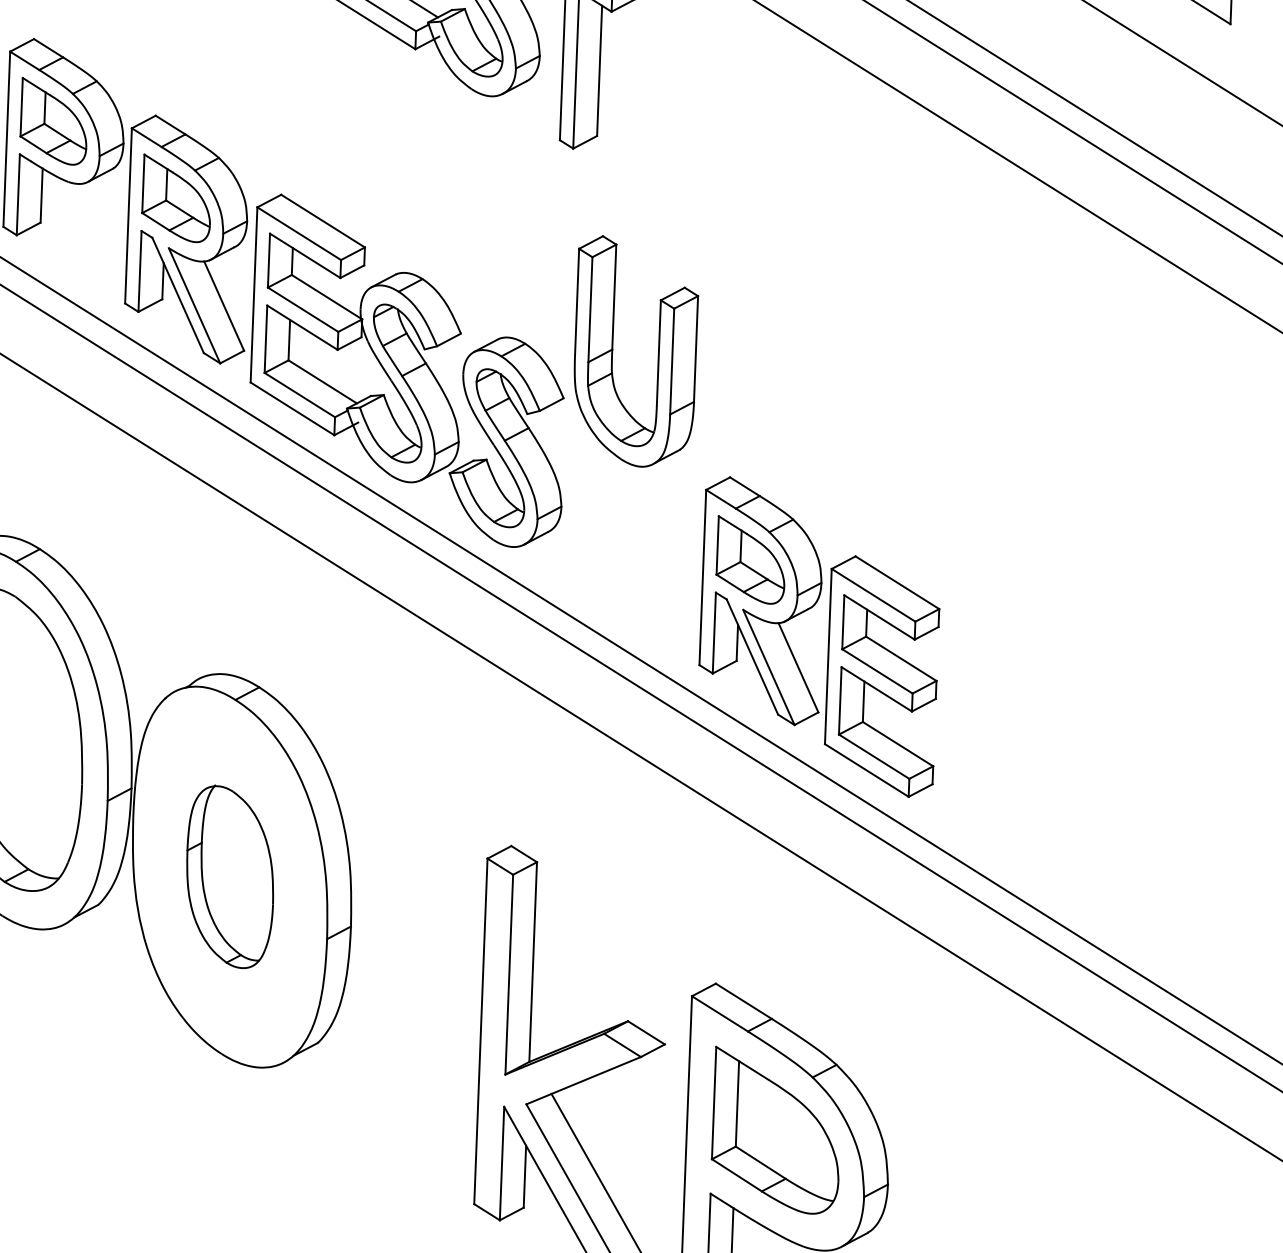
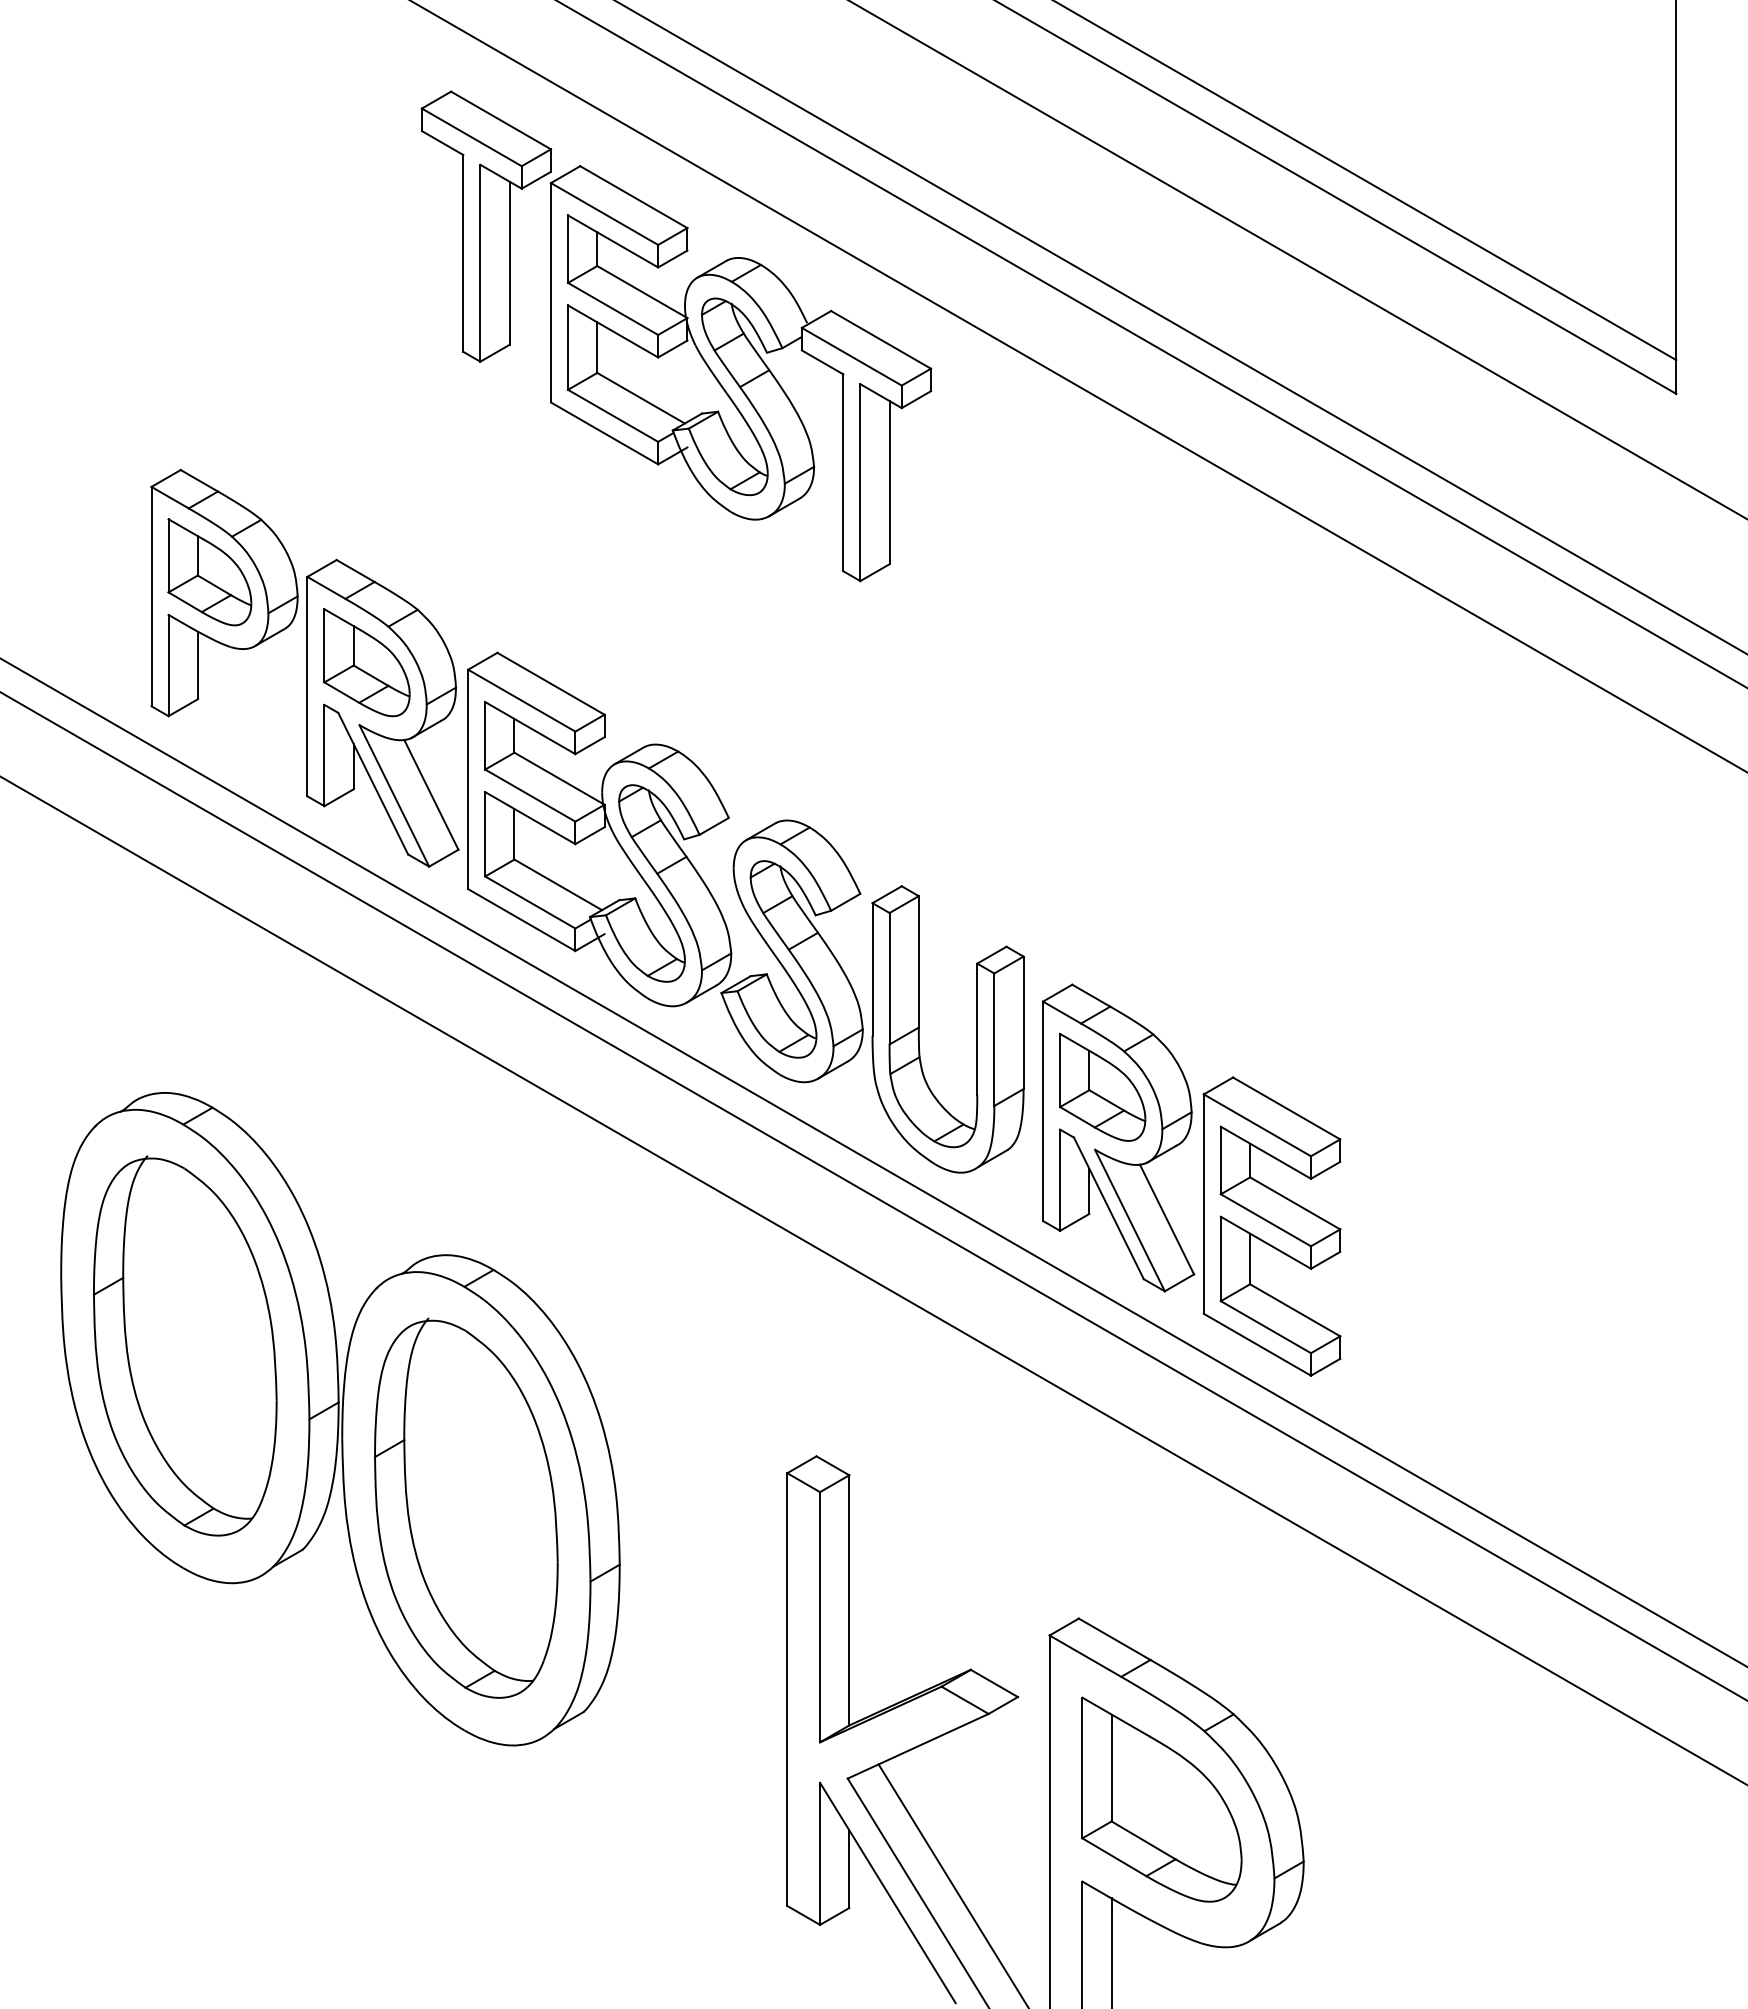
part: (612, 351) -> (919, 1029), moved
part: (230, 876) -> (466, 1507), size x1.67

